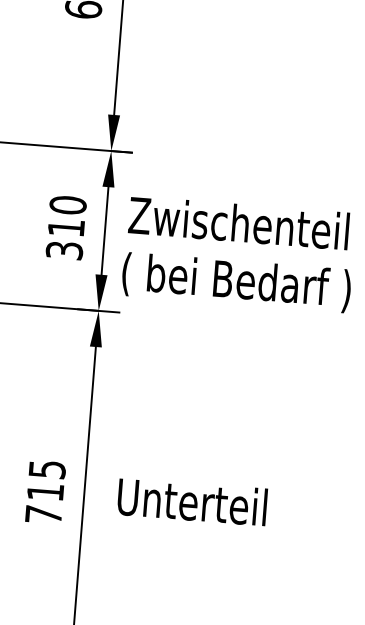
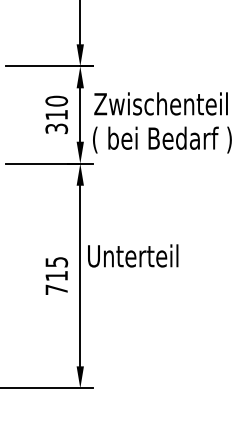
text: (193, 501) -> (133, 255), moved

